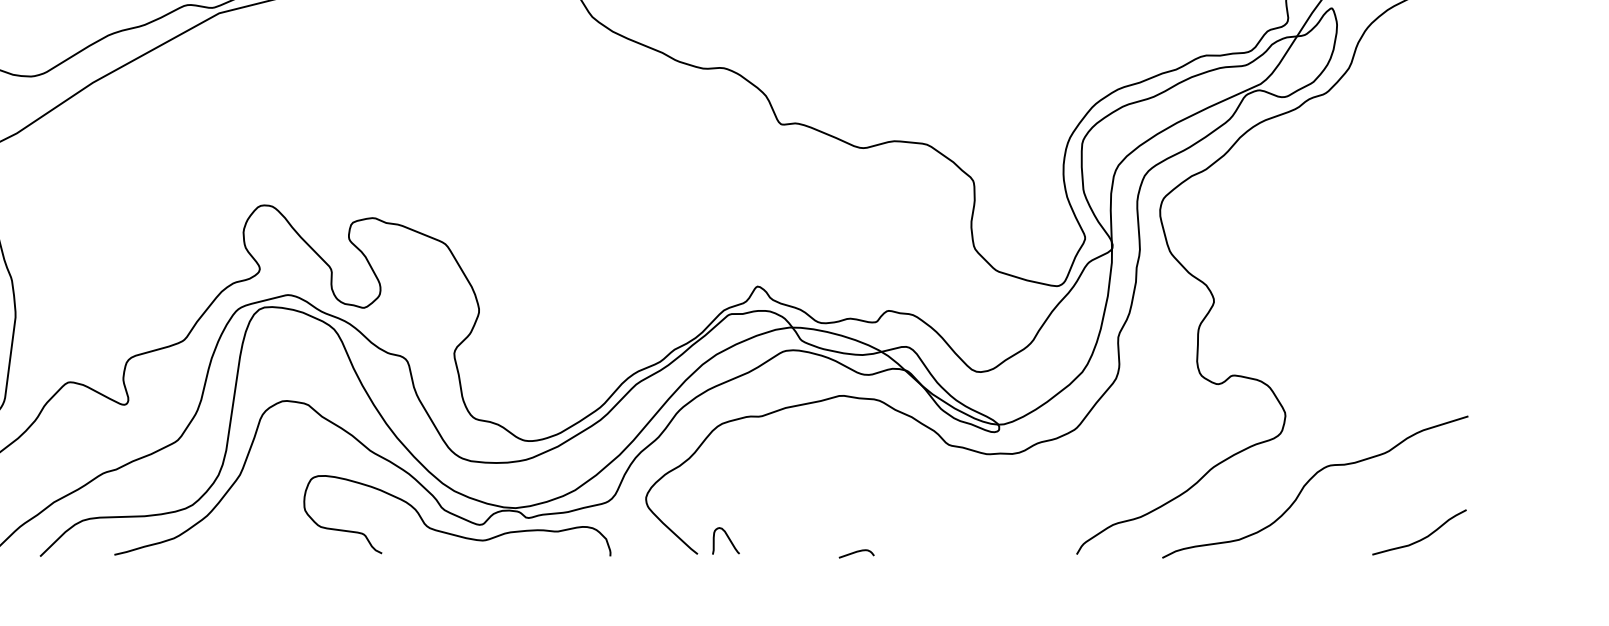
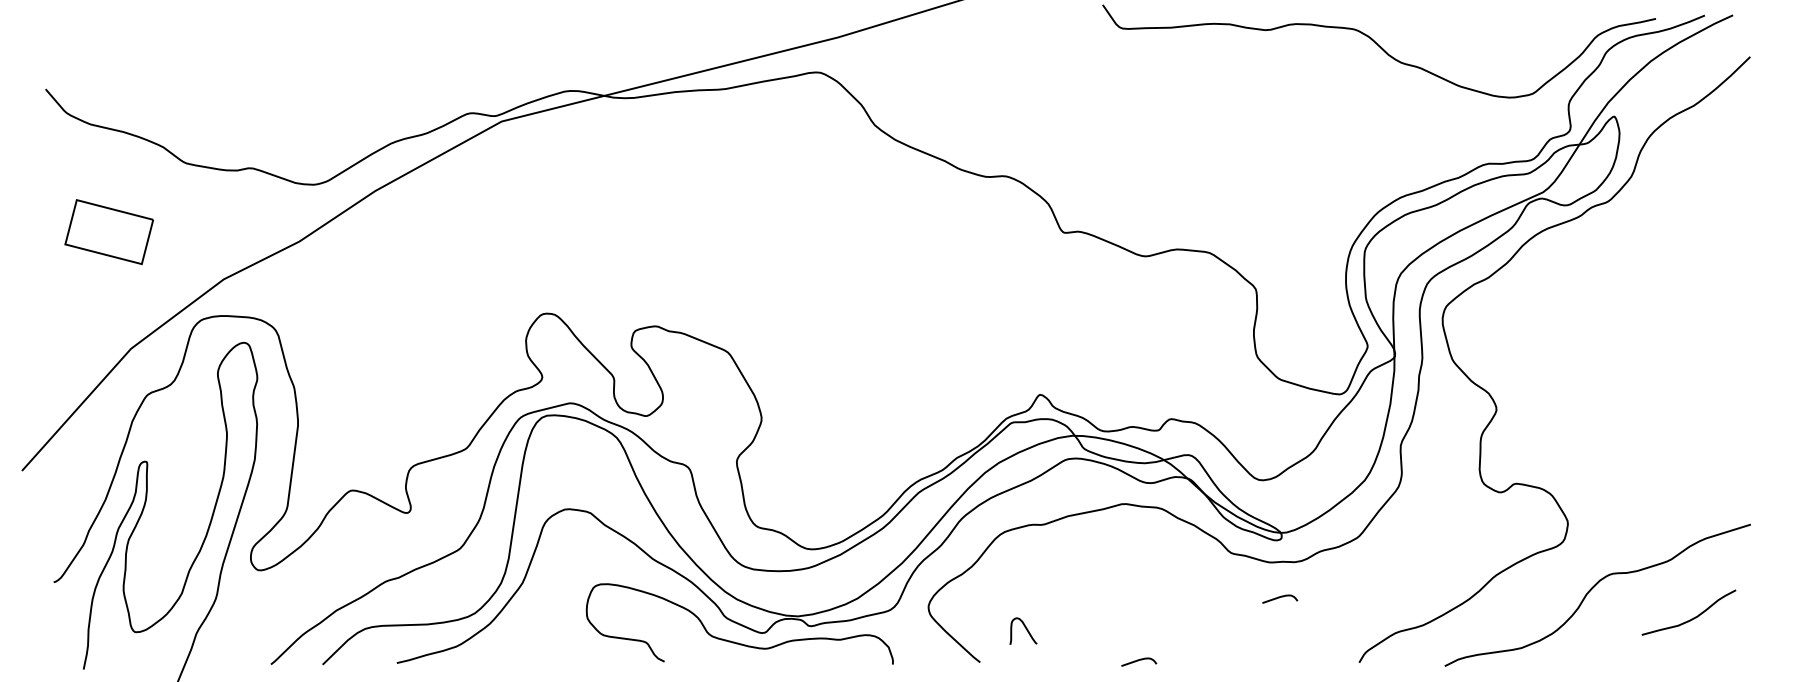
curve: (998, 489) -> (1280, 597), added
curve: (728, 538) -> (1025, 628), moved
curve: (1422, 538) -> (1691, 618), moved

